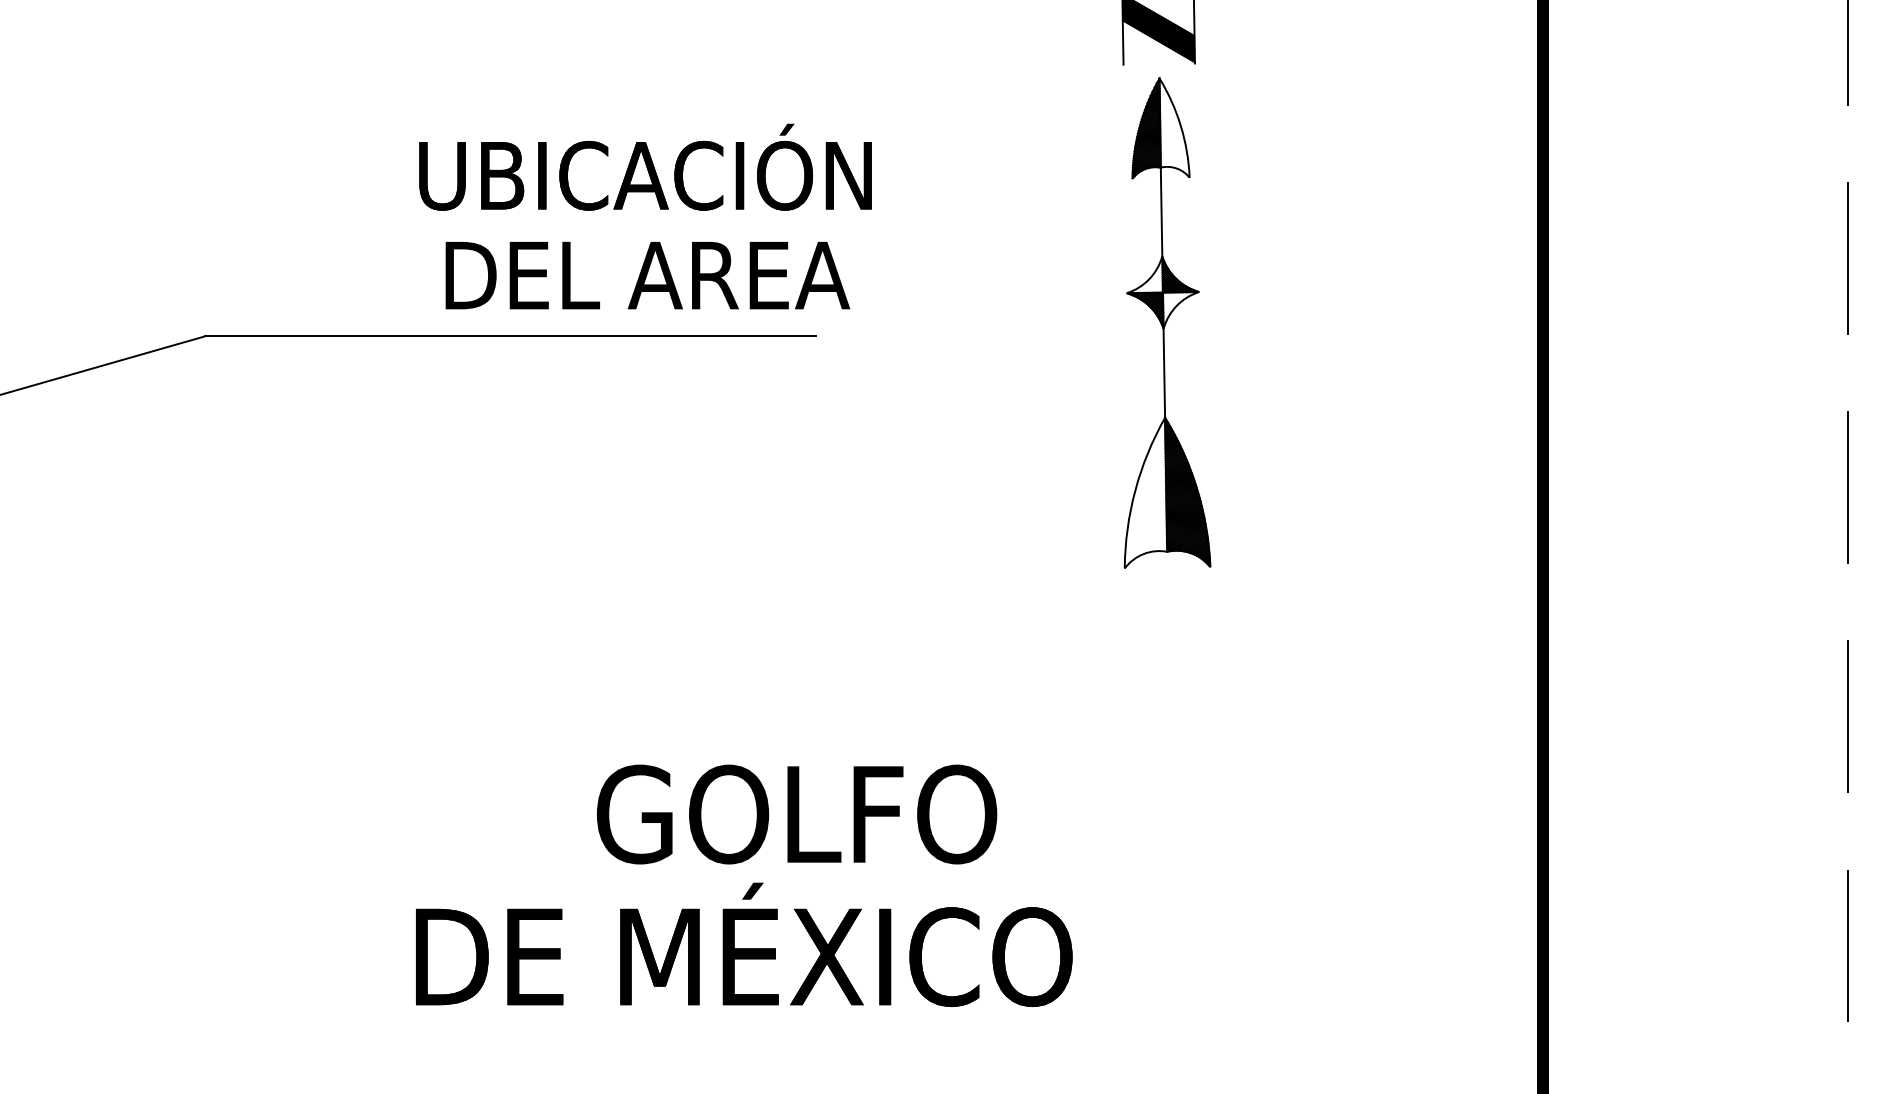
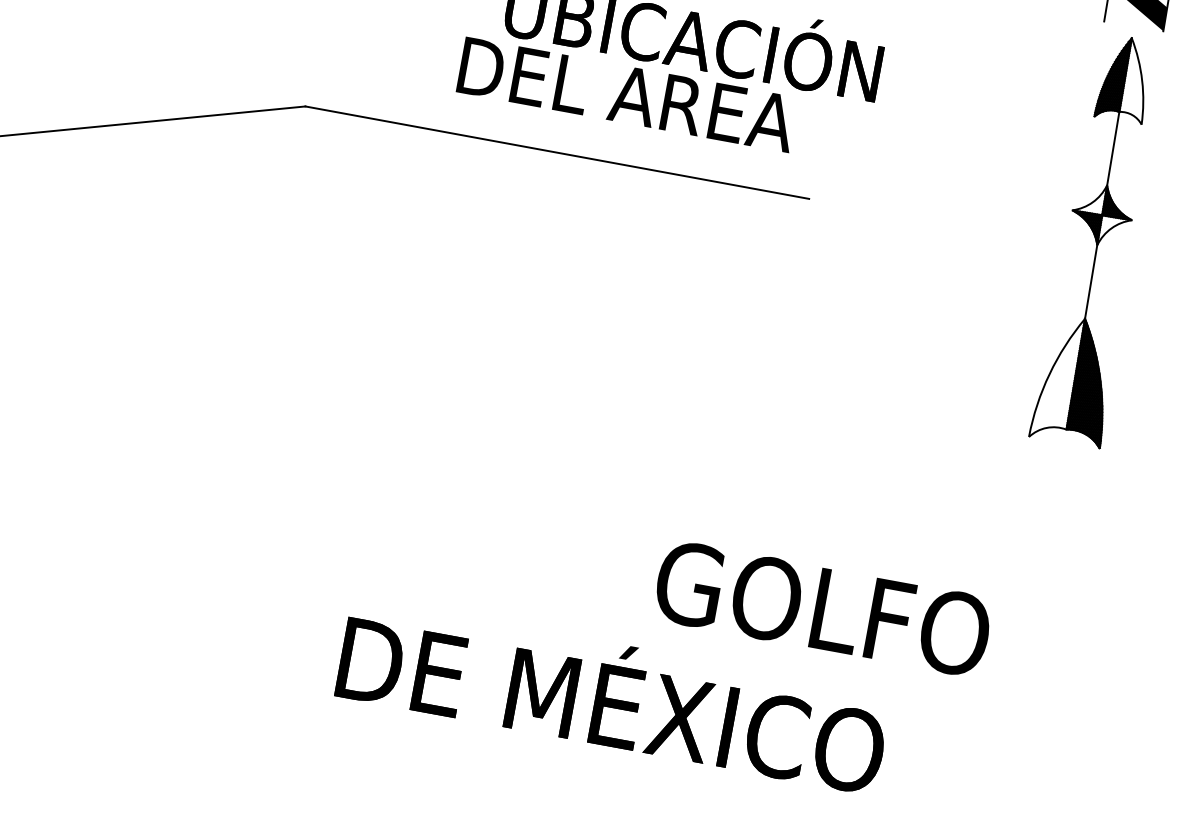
text: (647, 275) -> (627, 94), moved
text: (797, 814) -> (823, 608), moved
text: (744, 944) -> (613, 695), moved

